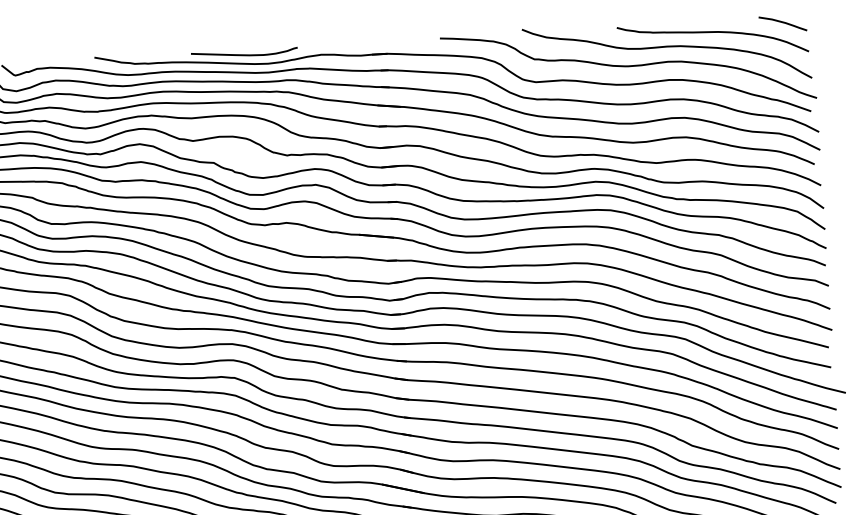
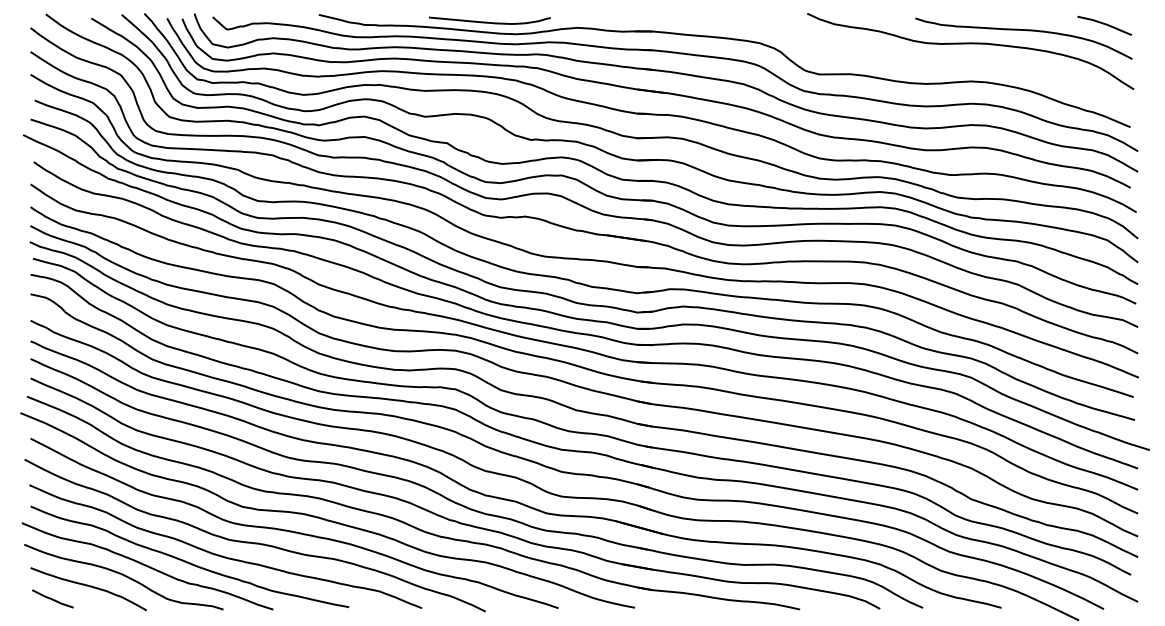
curve: (628, 66) -> (925, 63), removed

